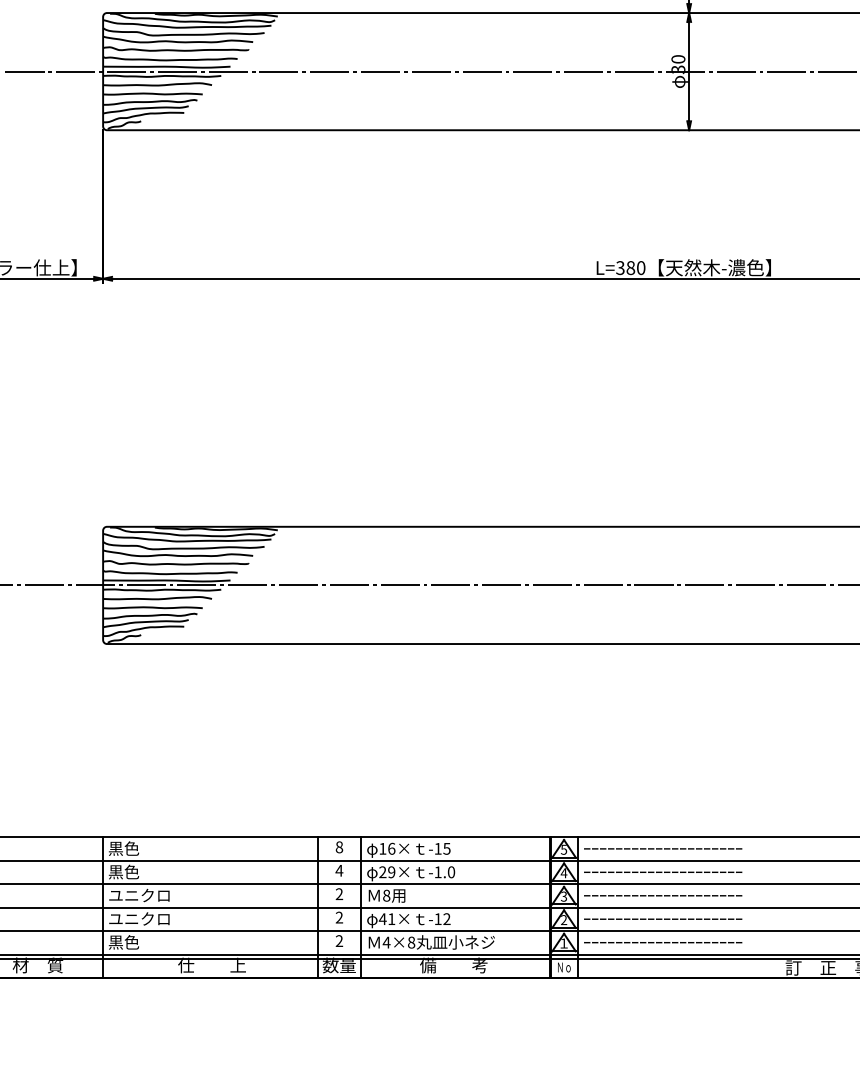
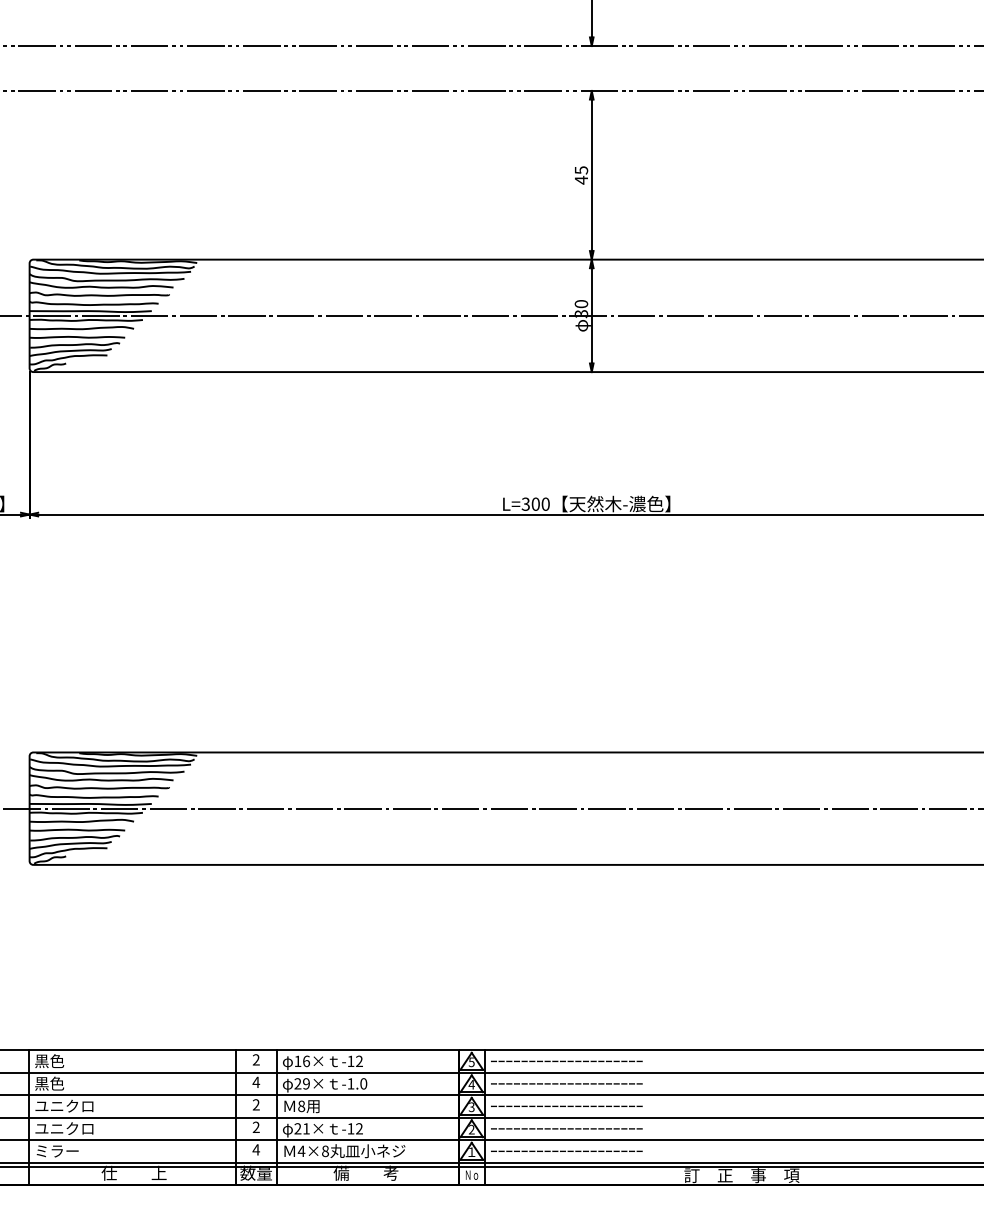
text: (630, 268) -> (535, 504), L=380 -> L=300
text: (338, 846) -> (255, 1059), 8 -> 2
text: (445, 848) -> (358, 1061), -15 -> -12
text: (382, 918) -> (297, 1128), 41× -> 21×
text: (339, 940) -> (256, 1149), 2 -> 4
text: (131, 941) -> (56, 1150), 黒色 -> ミラー

